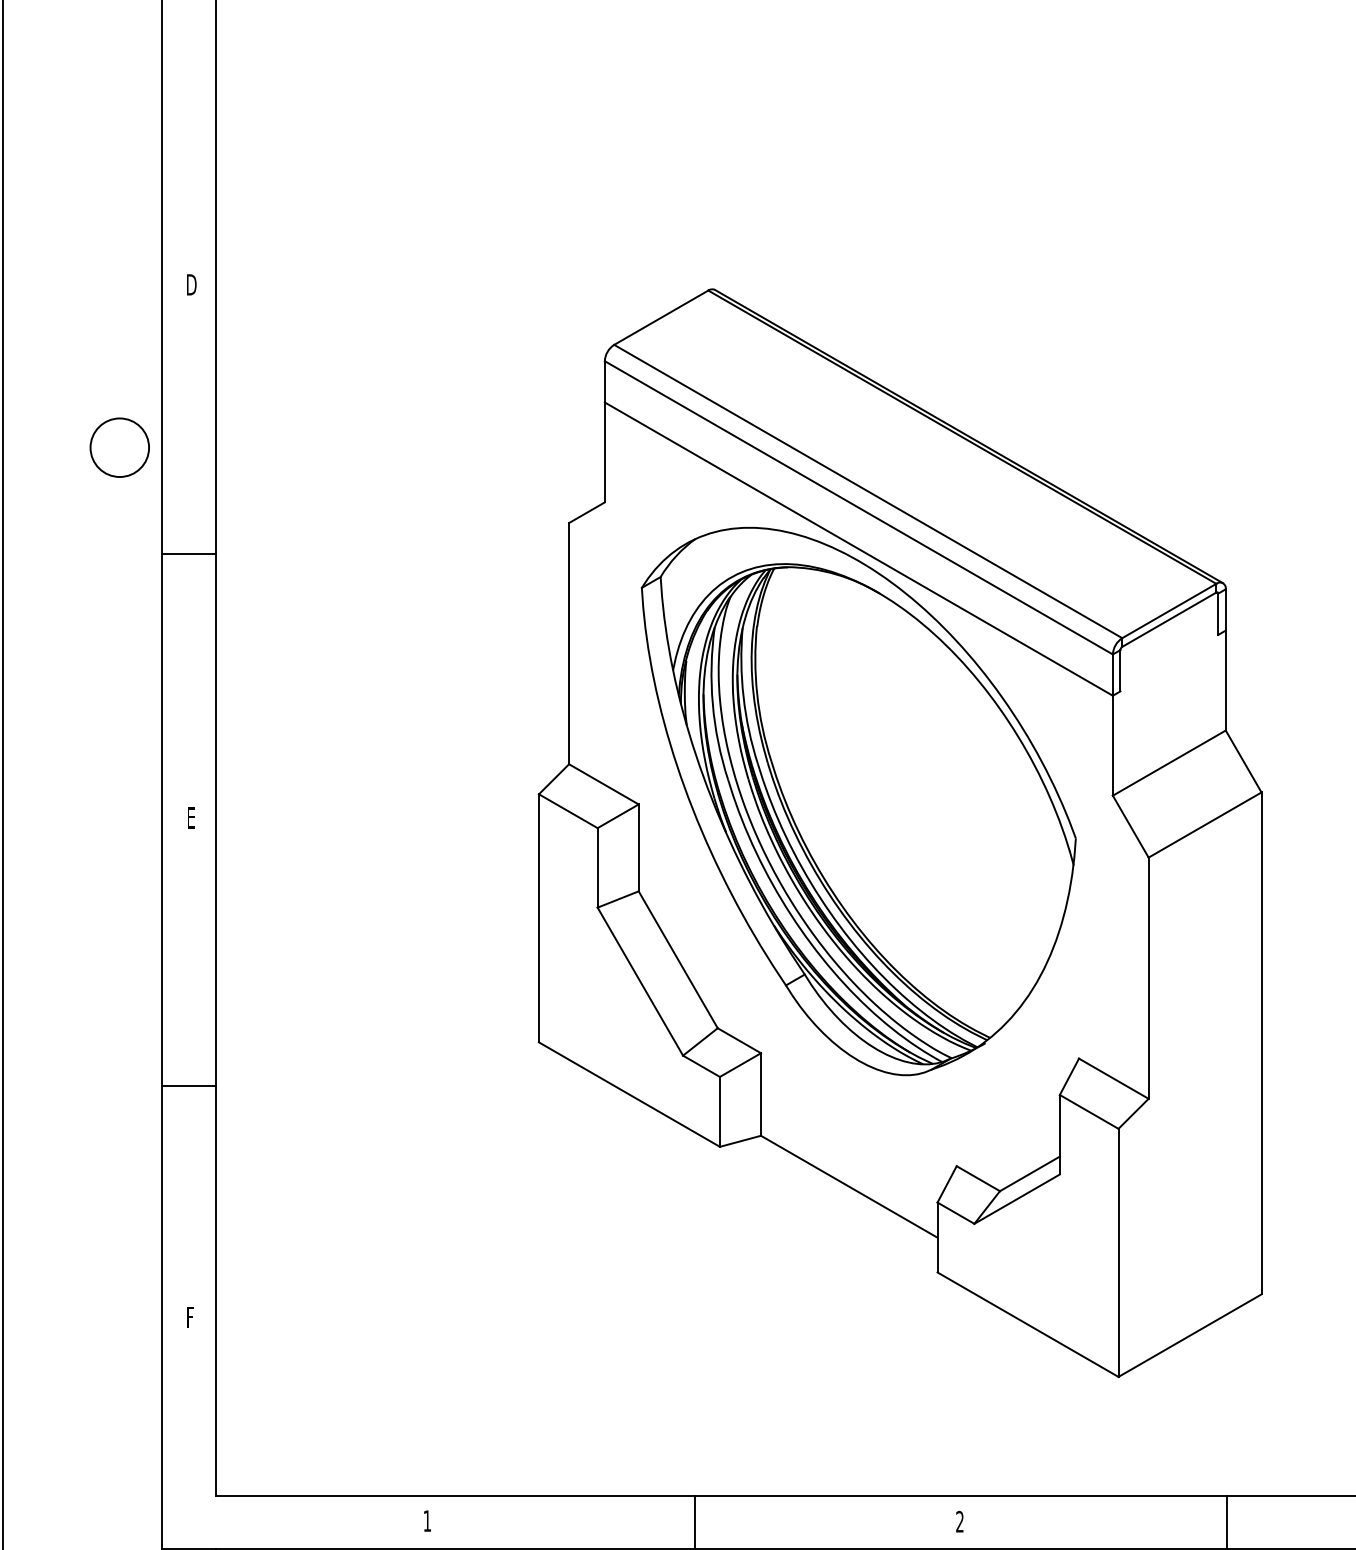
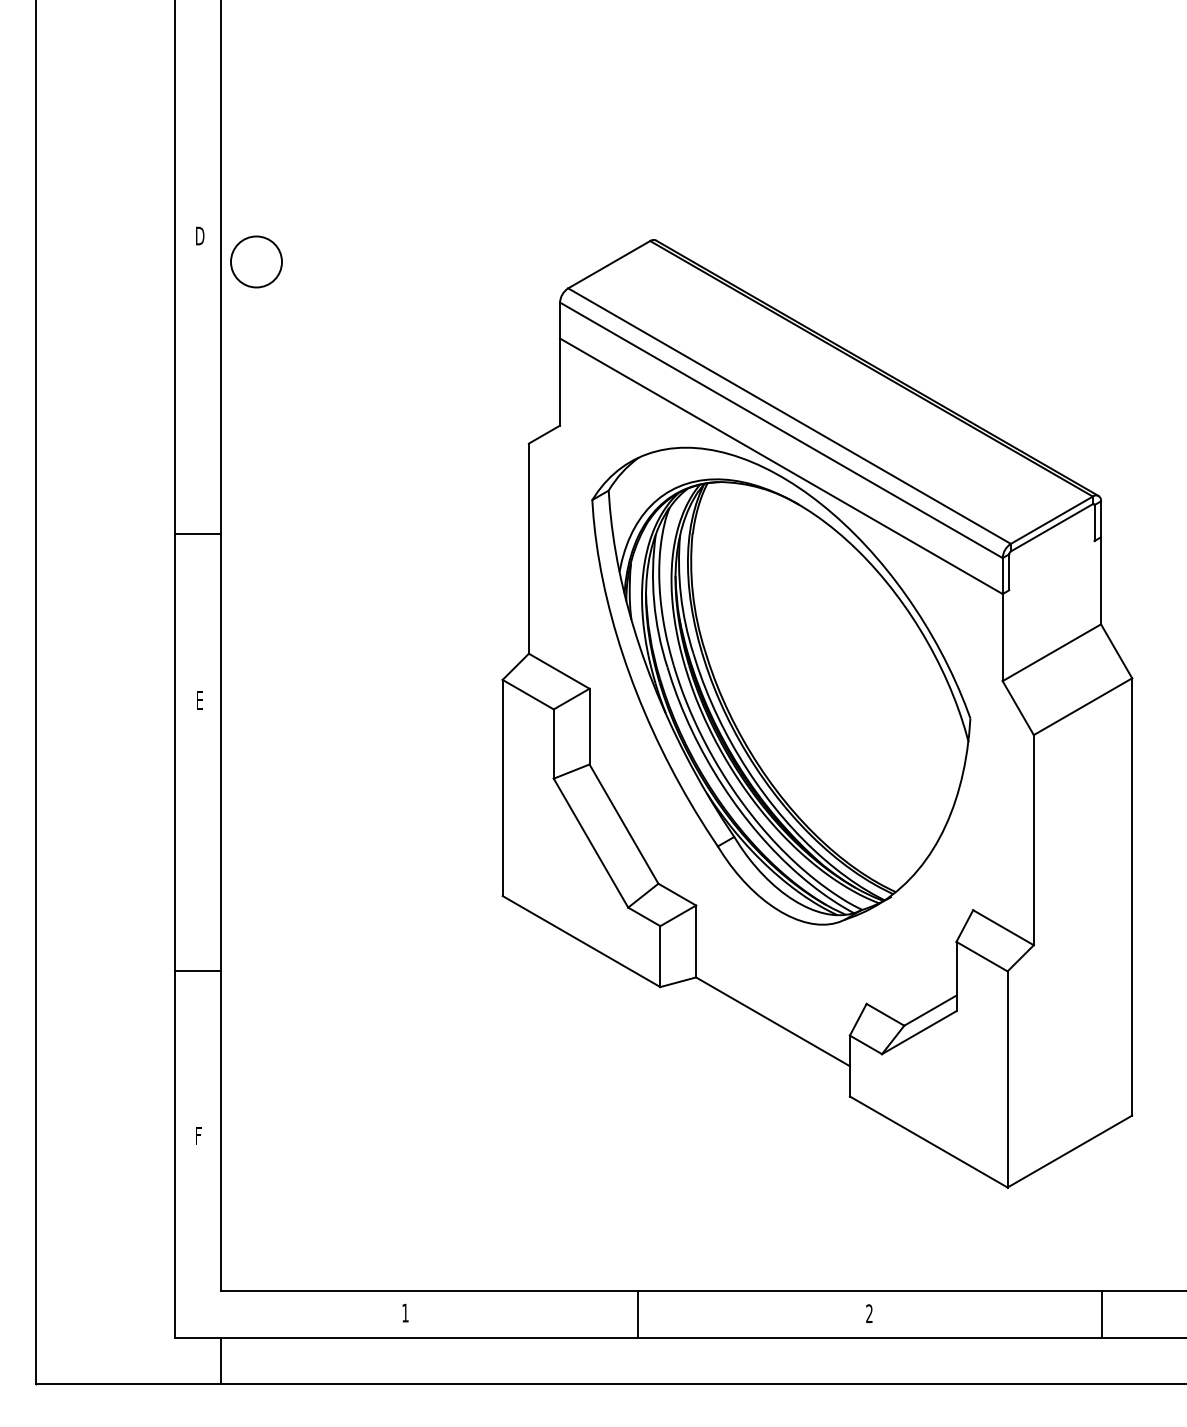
circle: (119, 447) -> (256, 261), moved
line: (188, 553) -> (197, 533), moved
line: (188, 1086) -> (197, 971), moved

